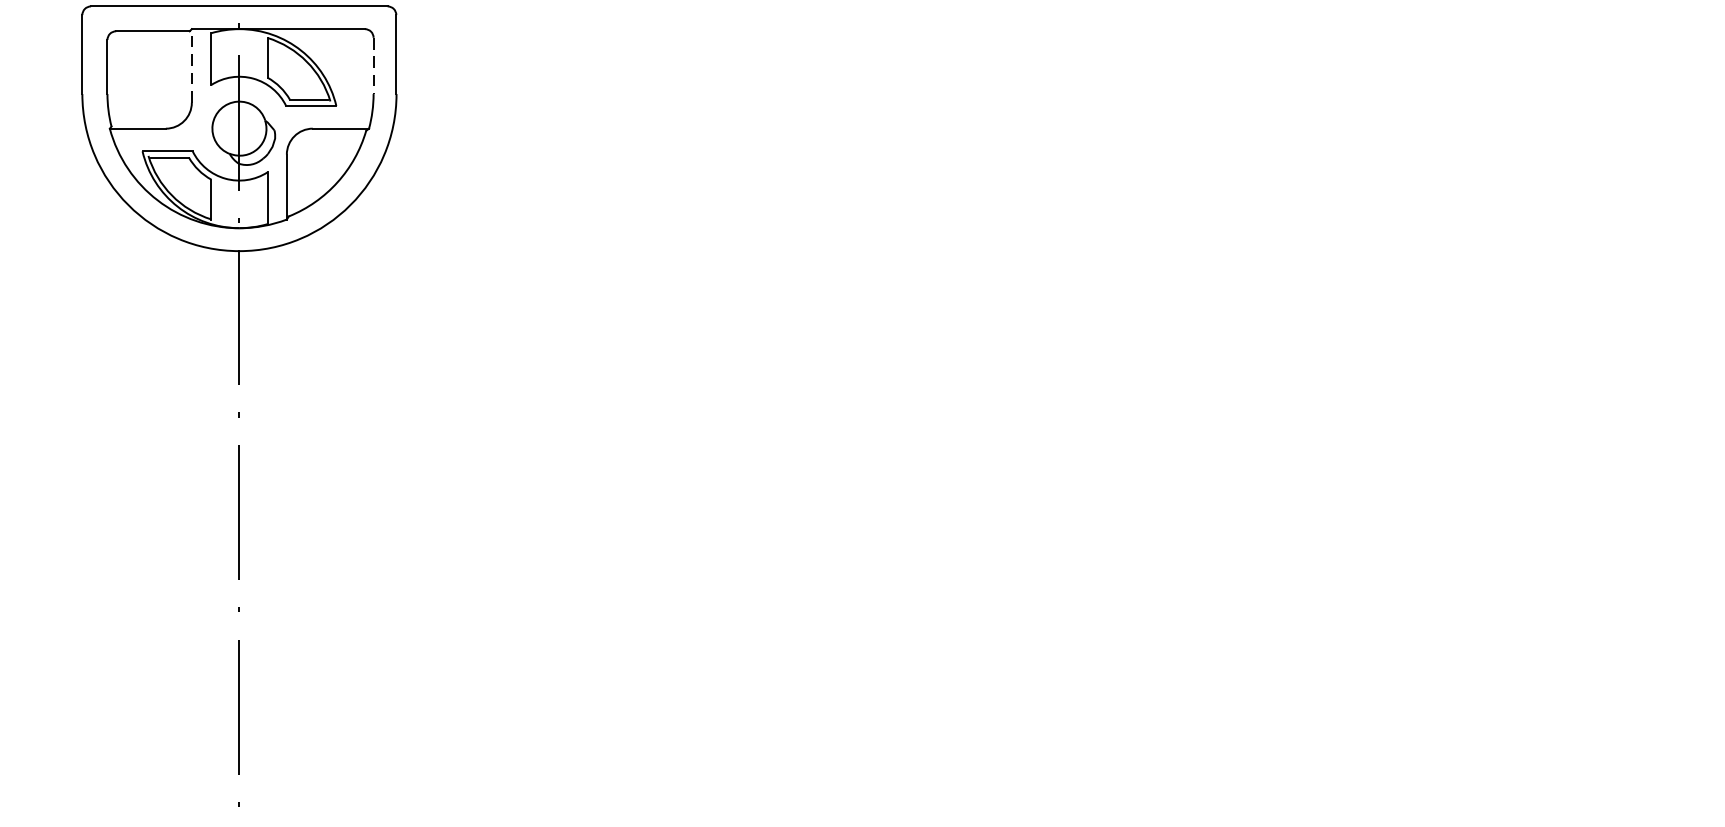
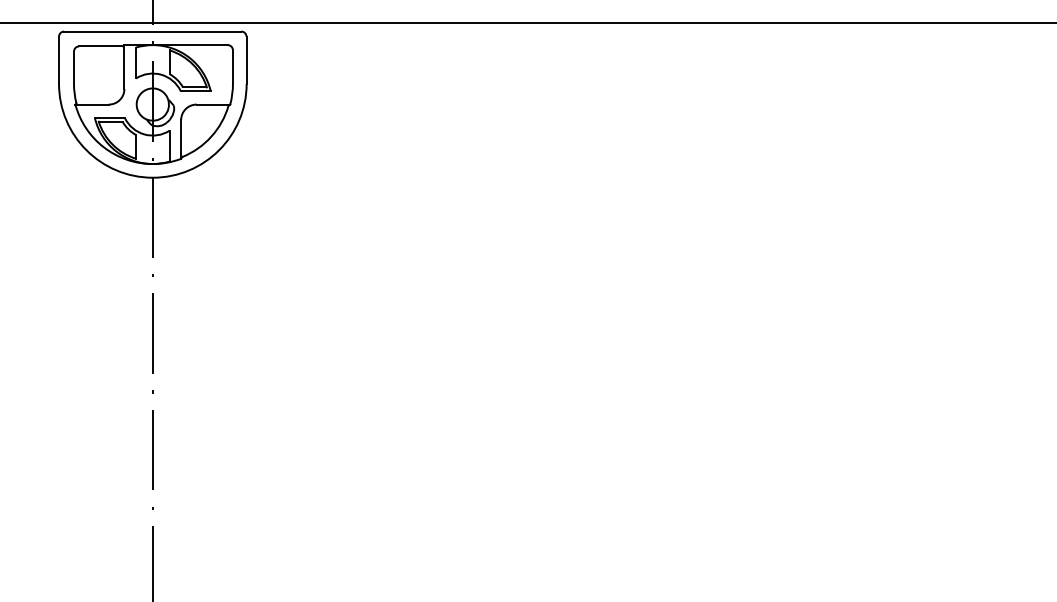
line: (192, 66) -> (124, 67), dashed -> solid
line: (372, 66) -> (232, 67), dashed -> solid

